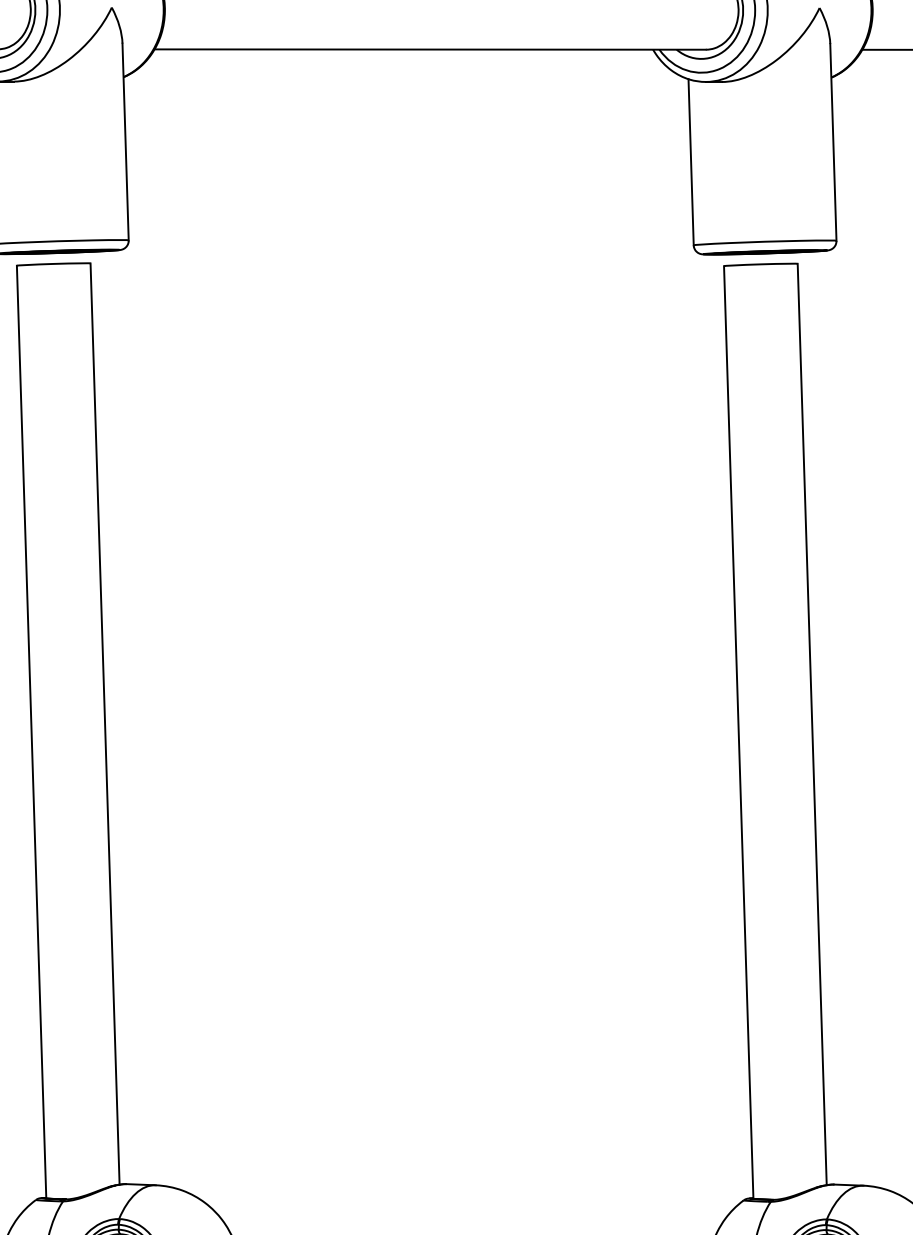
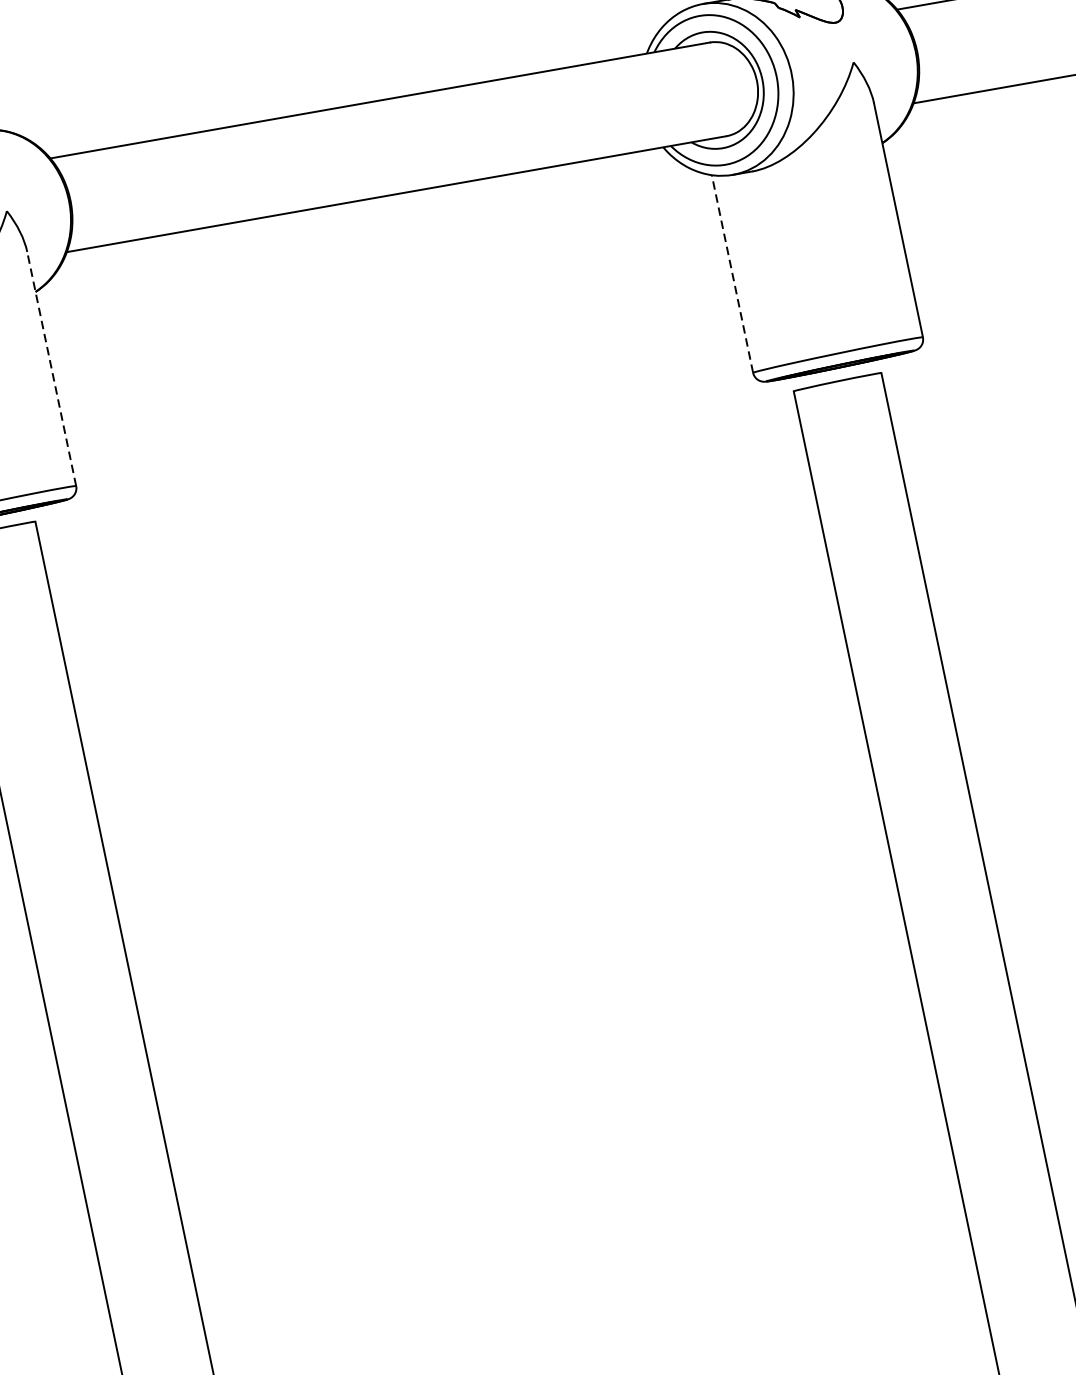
line: (125, 141) -> (51, 368), solid -> dashed
line: (691, 161) -> (732, 272), solid -> dashed

